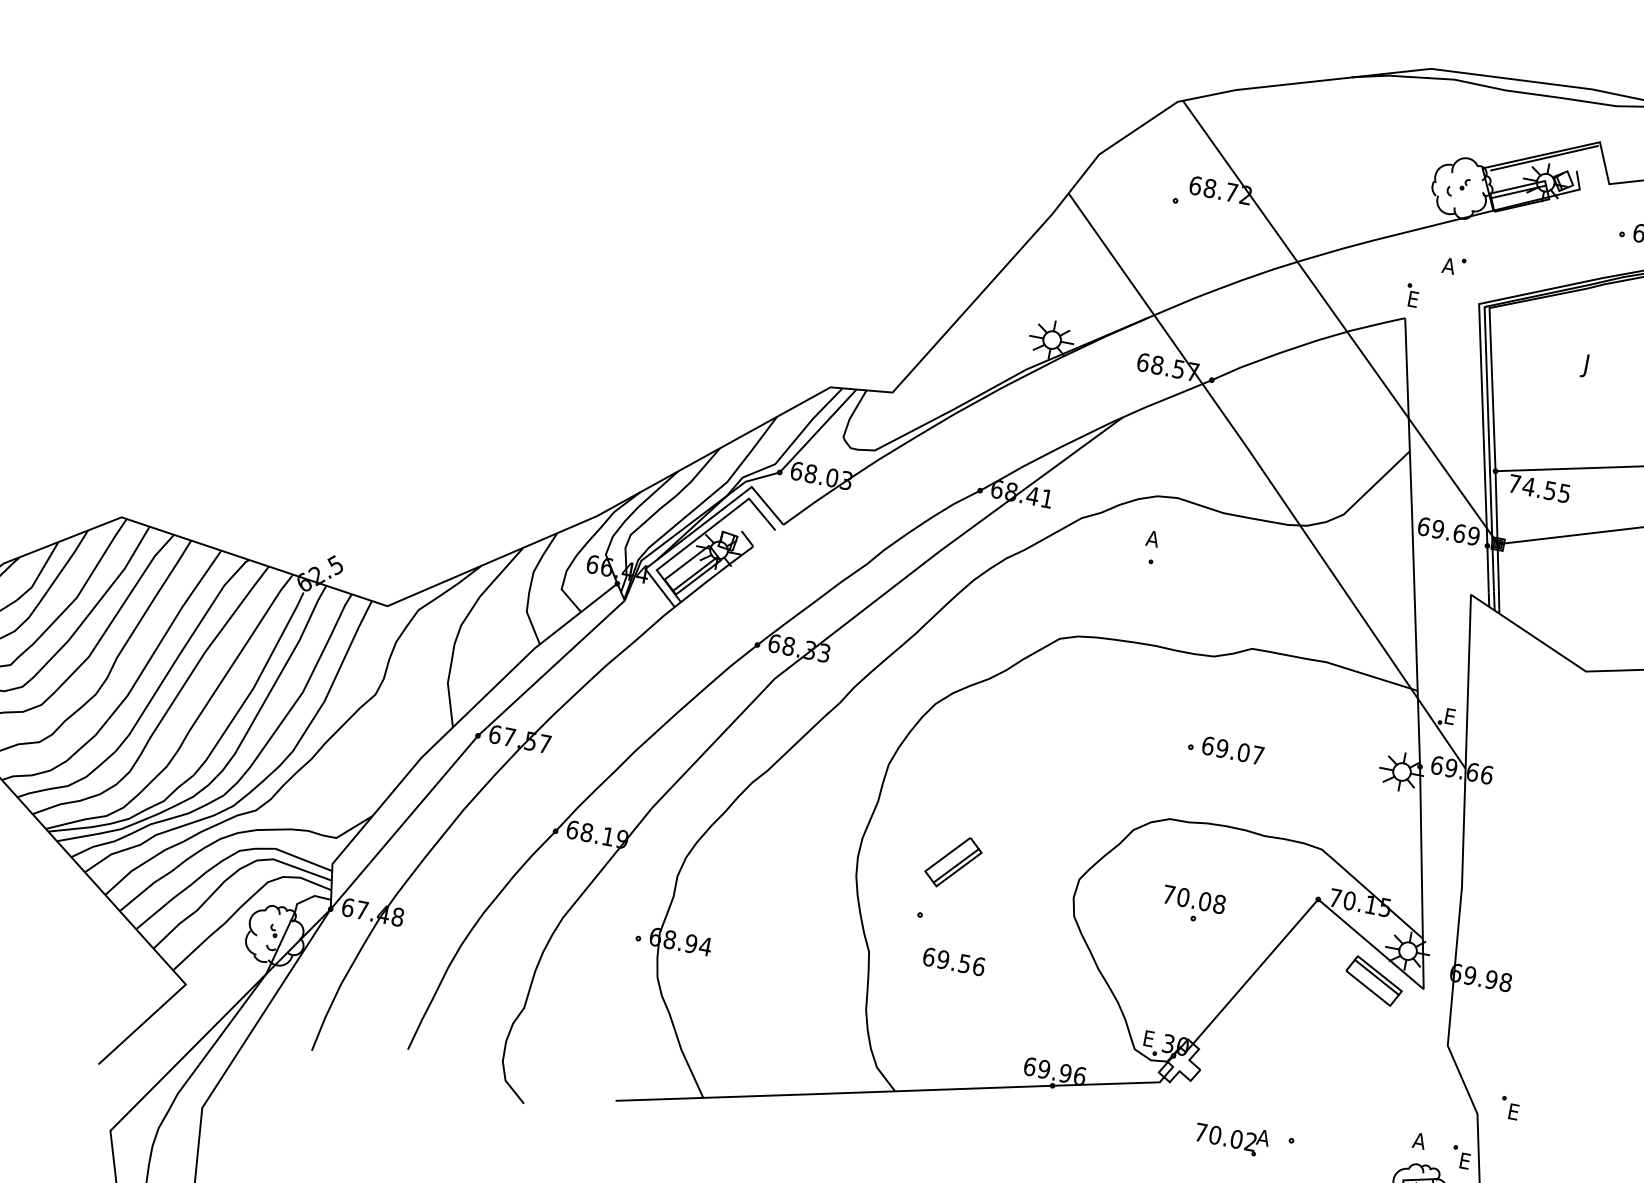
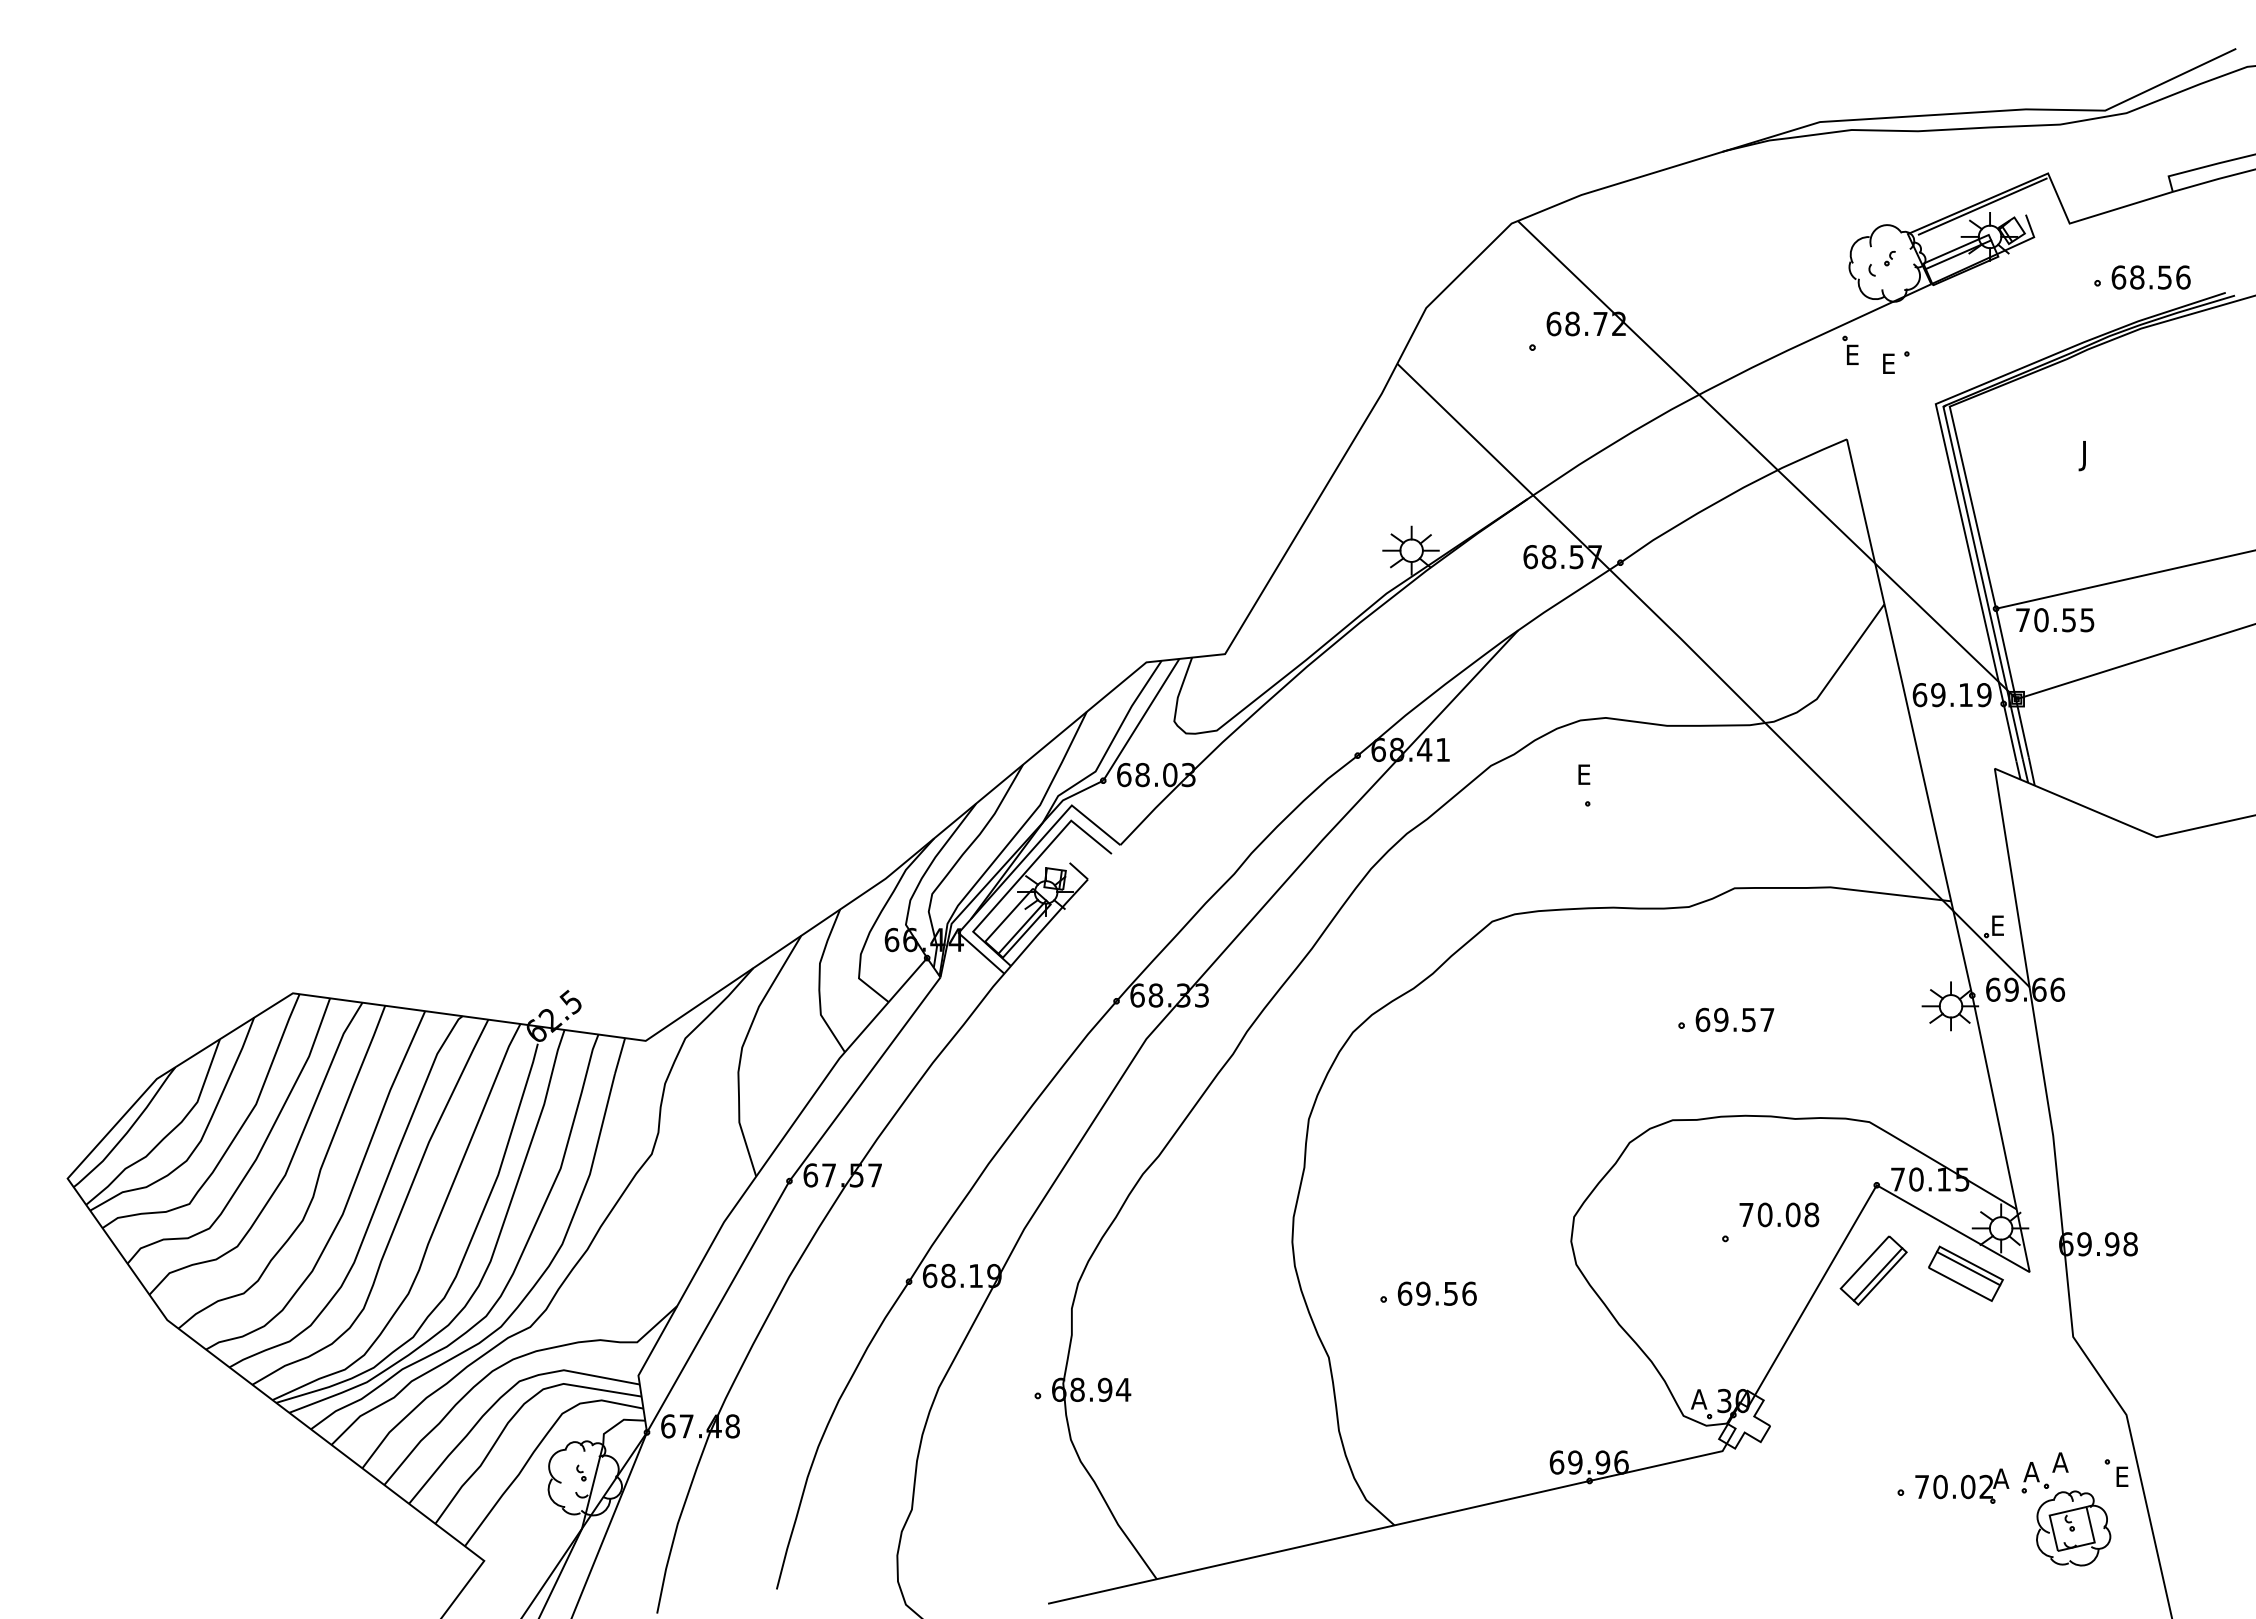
text: (1449, 265) -> (1889, 363), A -> E
part: (1412, 294) -> (1850, 349), moved
text: (1528, 486) -> (2041, 620), 74.55 -> 70.55
text: (1459, 533) -> (1965, 695), 69.69 -> 69.19
text: (1152, 538) -> (1584, 774), A -> E
text: (1243, 752) -> (1748, 1019), 69.07 -> 69.57
part: (953, 862) -> (1873, 1270), moved
text: (1194, 899) -> (1779, 1214), moved
text: (953, 961) -> (1436, 1293), moved
text: (1149, 1038) -> (1699, 1399), E -> A
part: (1509, 1107) -> (2165, 1399), removed
part: (1232, 1137) -> (1962, 1485), moved
part: (1397, 1148) -> (2035, 1477), added

